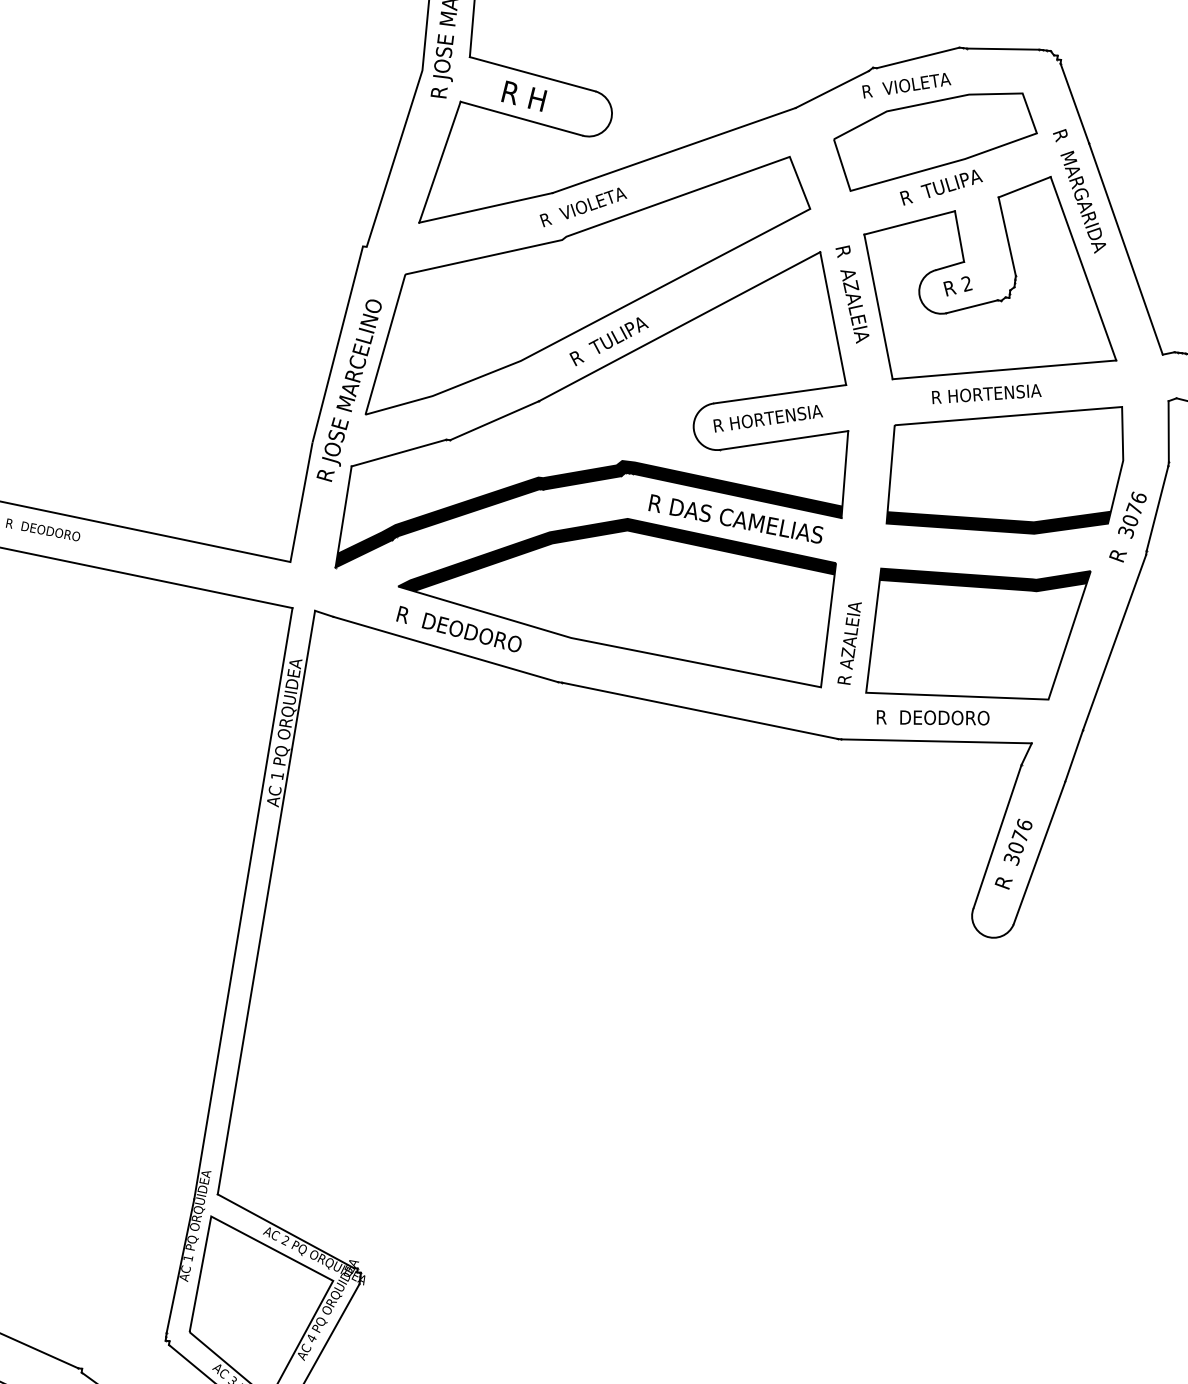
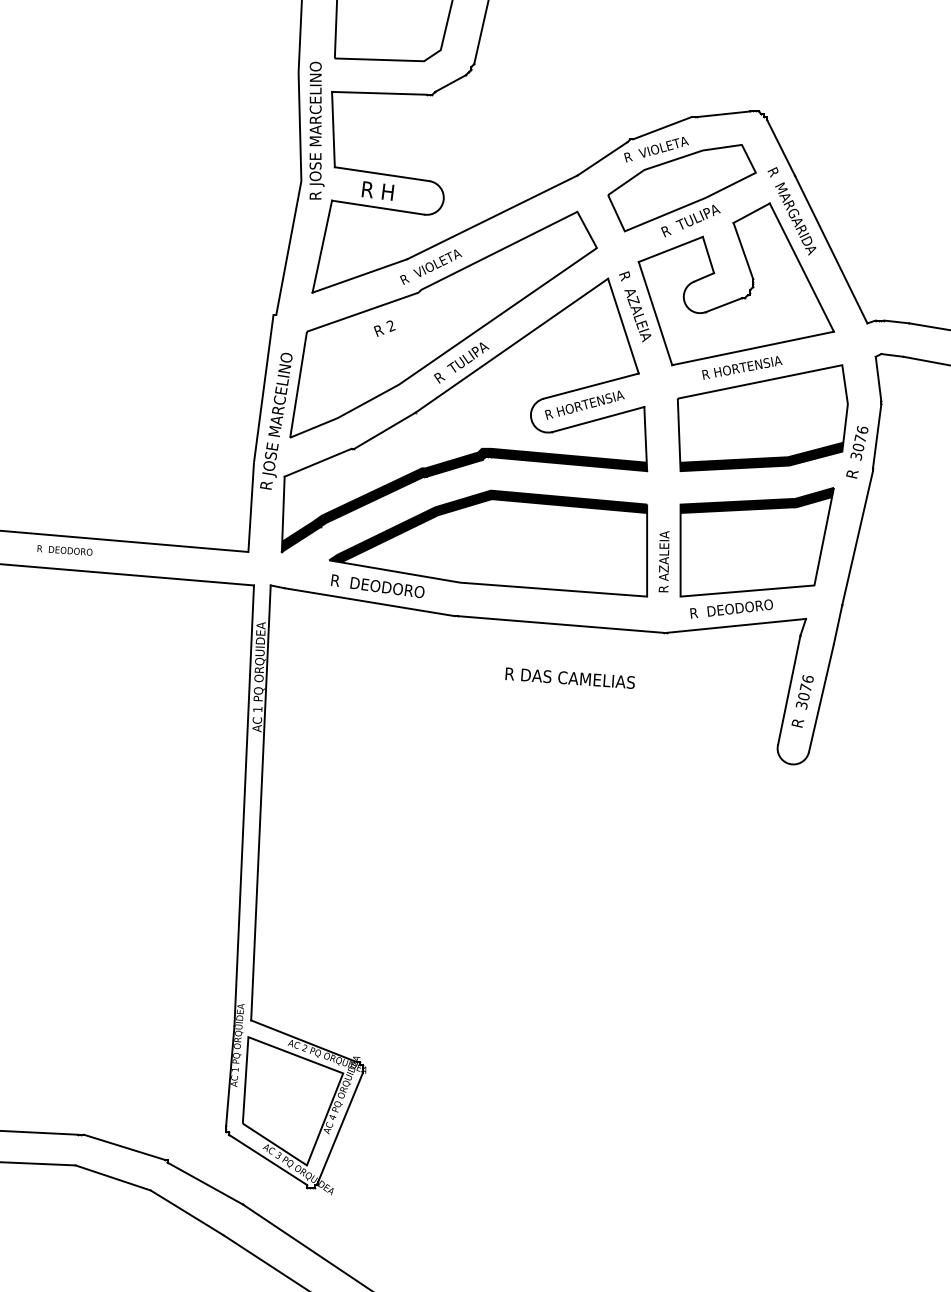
text: (957, 286) -> (384, 328), moved
text: (735, 518) -> (569, 677), moved

